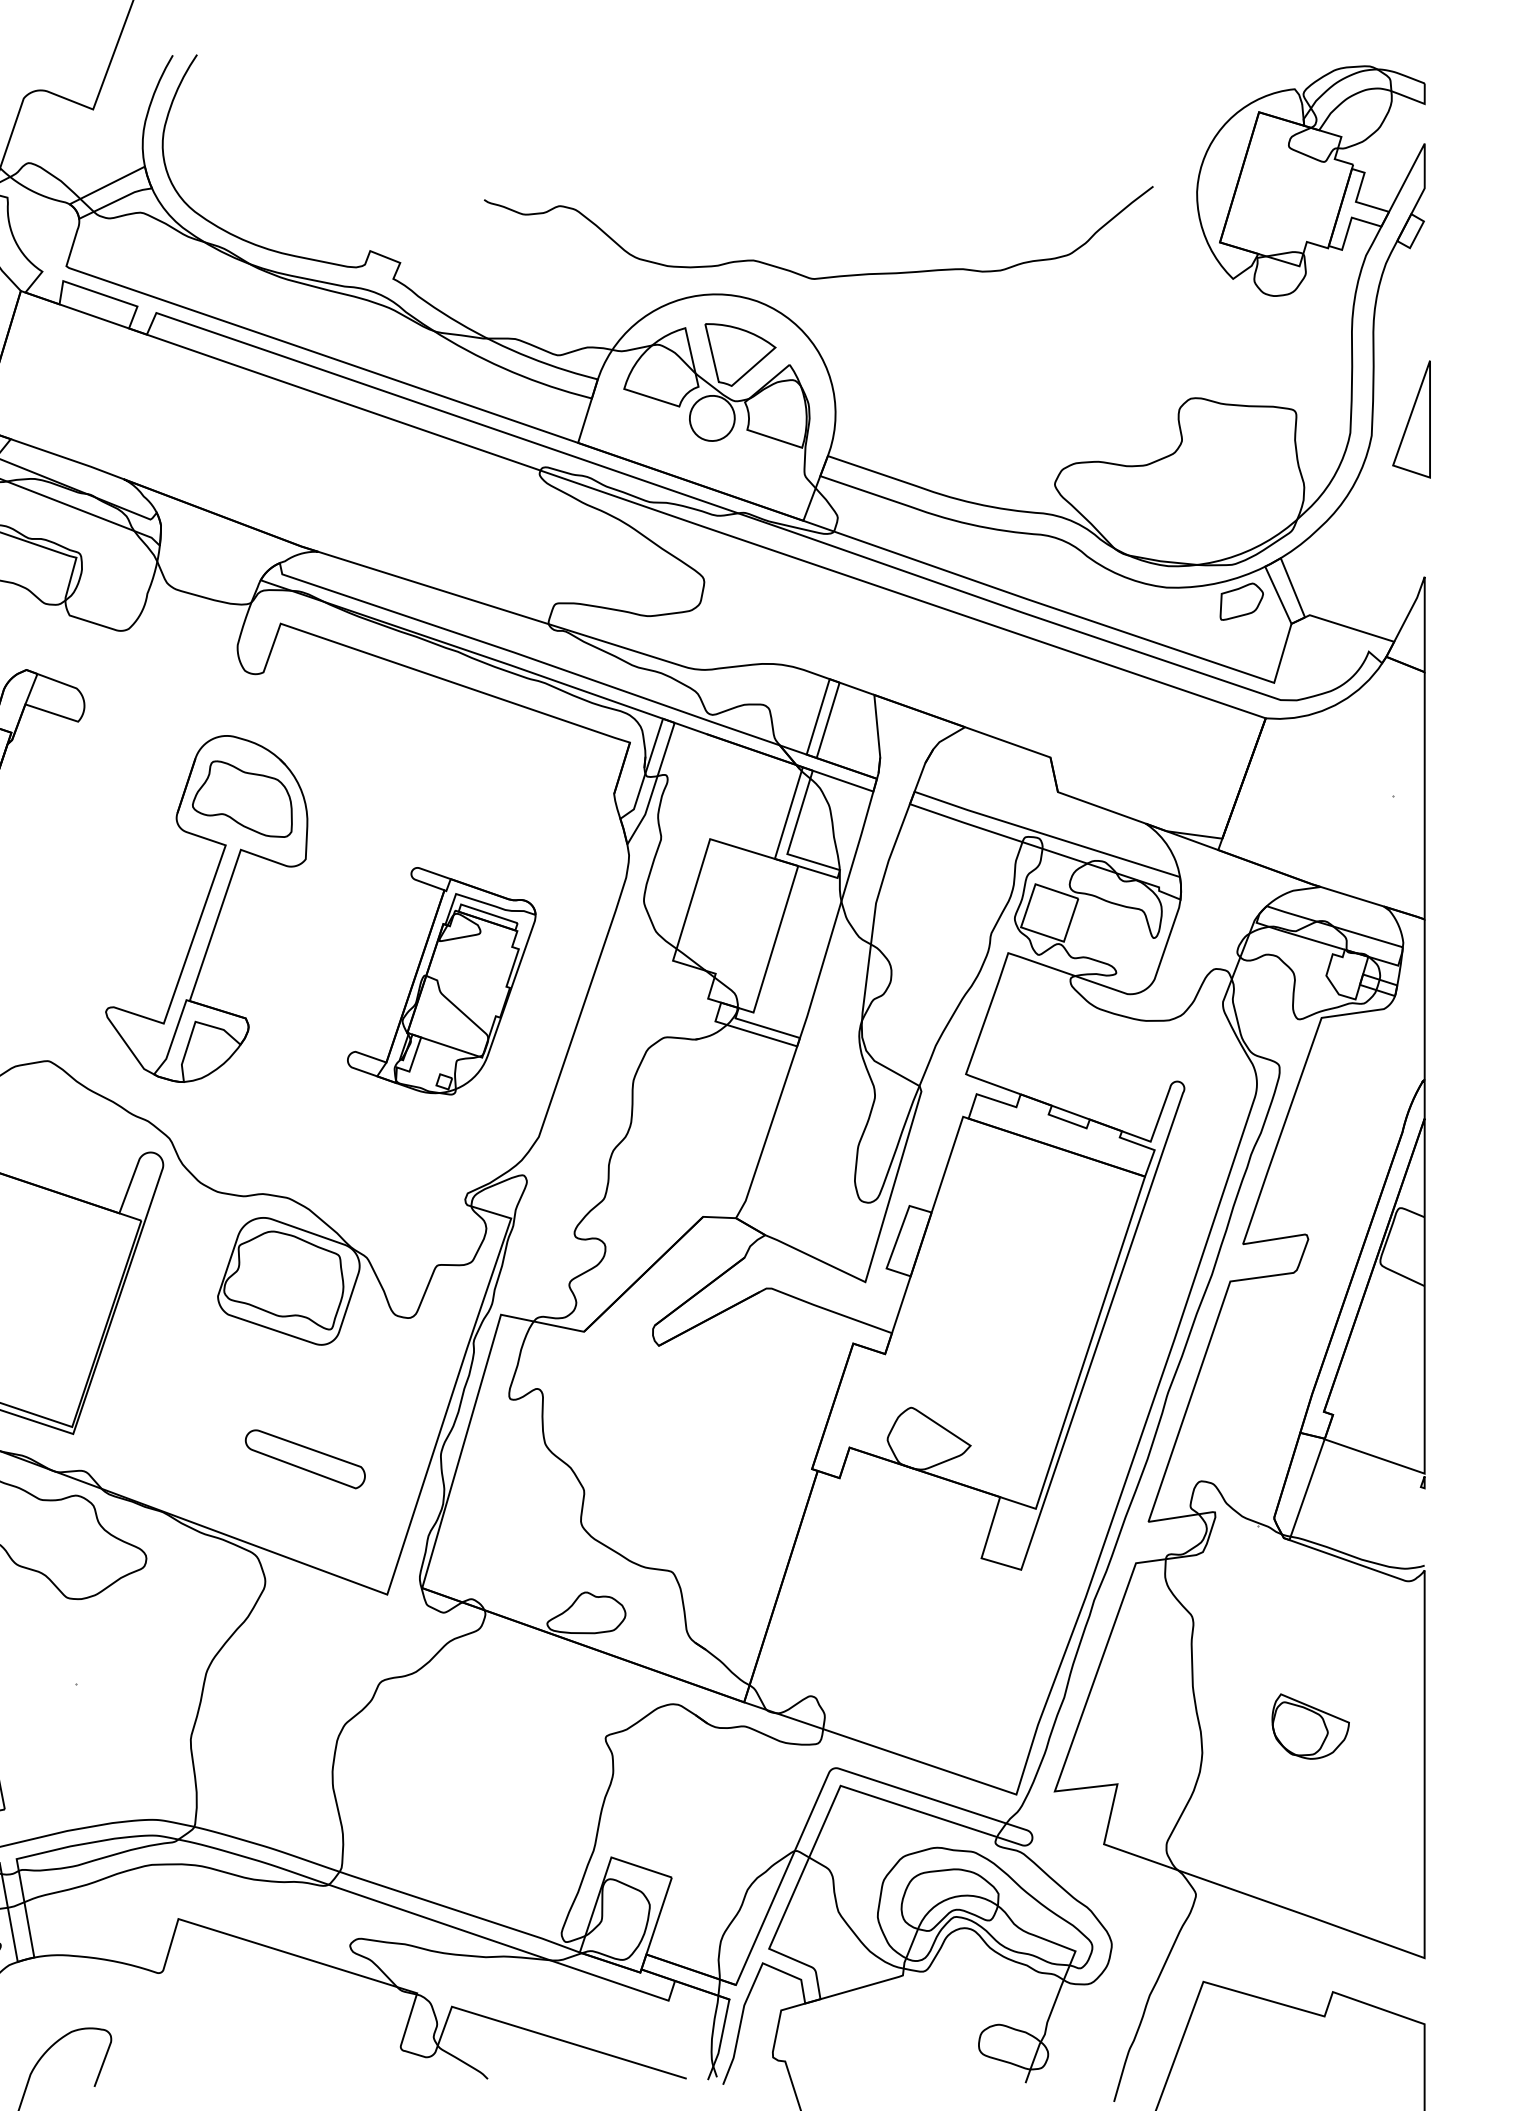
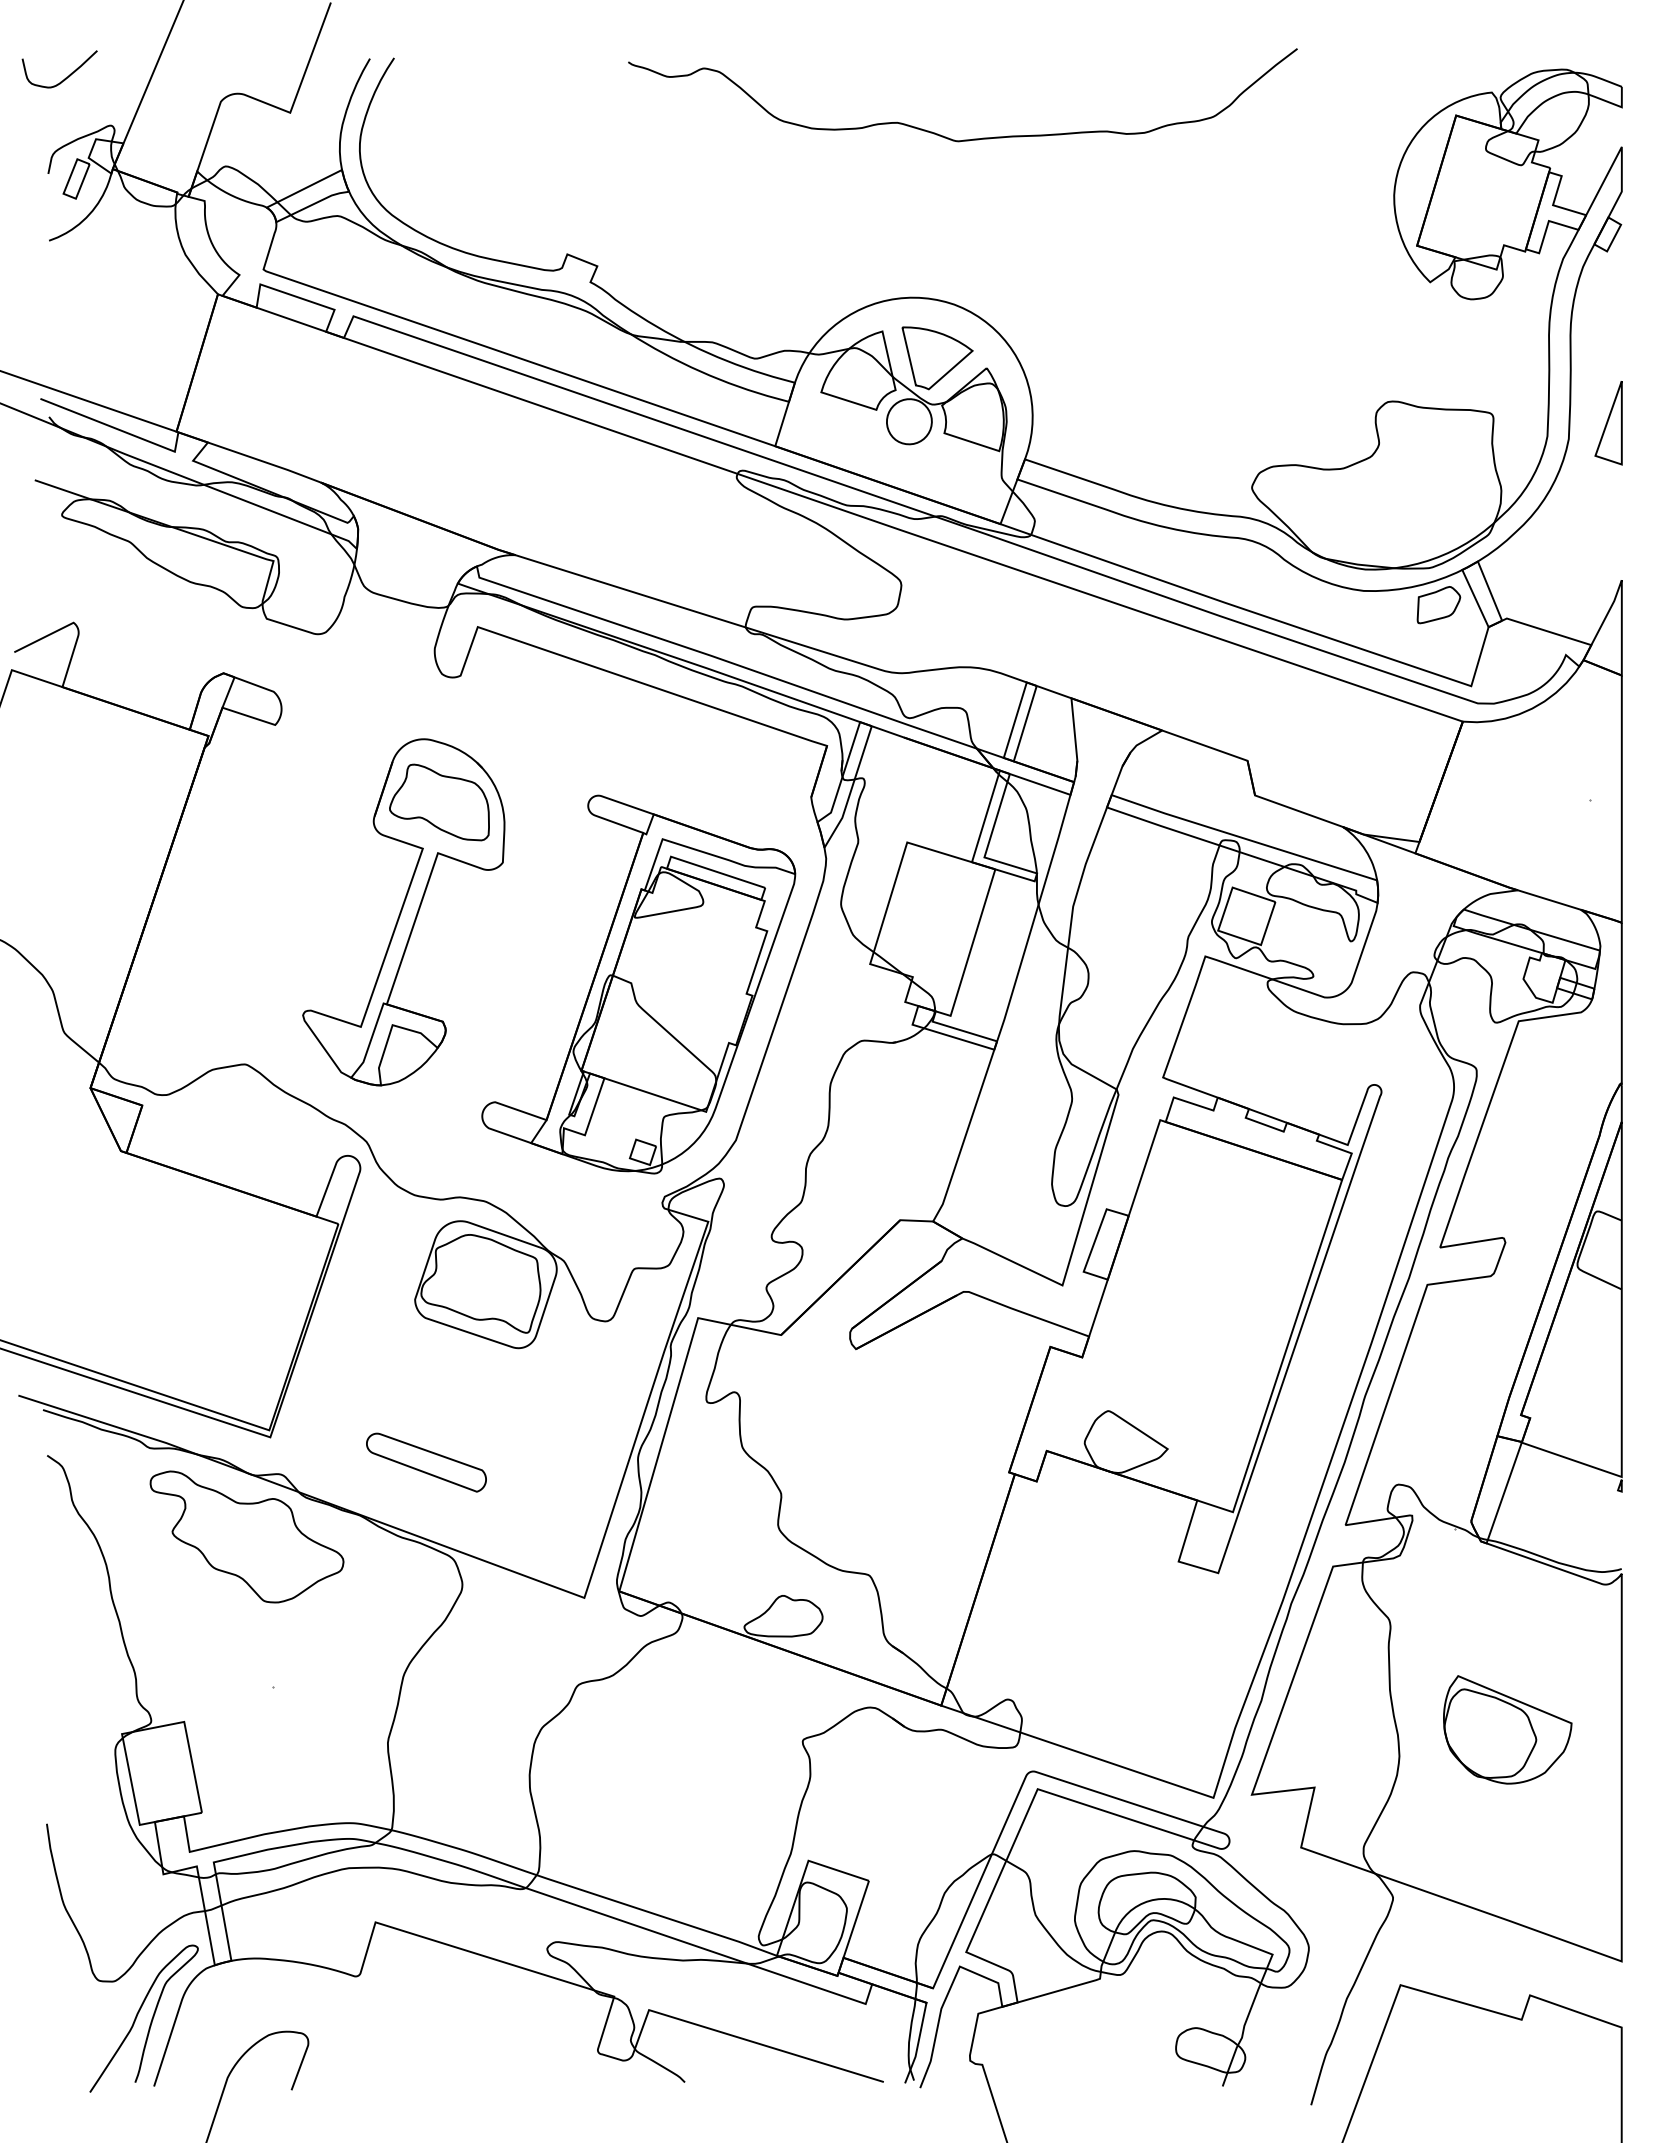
curve: (819, 277) -> (963, 139), moved
part: (1411, 420) -> (1608, 423), size x0.71
part: (441, 981) -> (638, 984), size x1.67
part: (305, 1459) -> (426, 1462), moved
part: (1310, 1726) -> (1507, 1729), size x1.67

